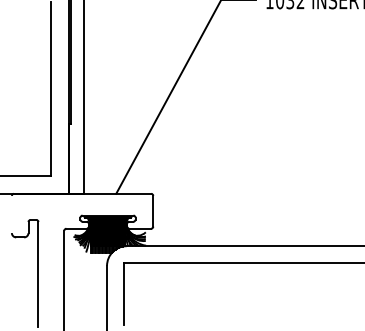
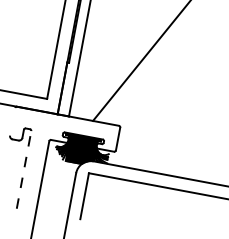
line: (38, 273) -> (24, 169), solid -> dashed

